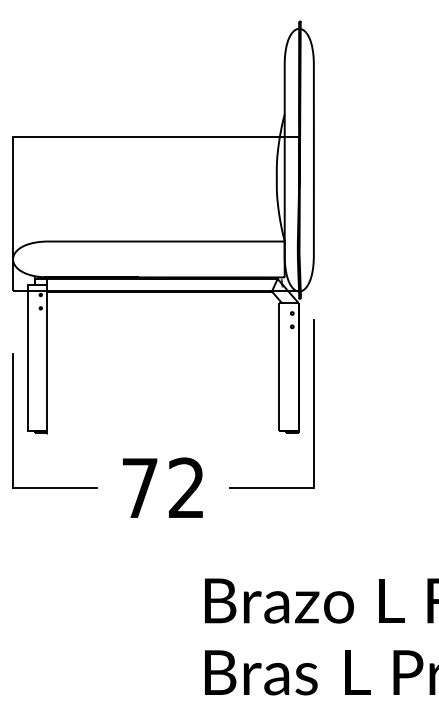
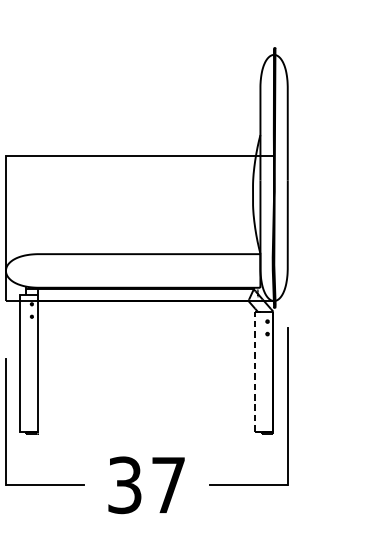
line: (279, 366) -> (255, 371), solid -> dashed
text: (162, 487) -> (145, 484), 72 -> 37

